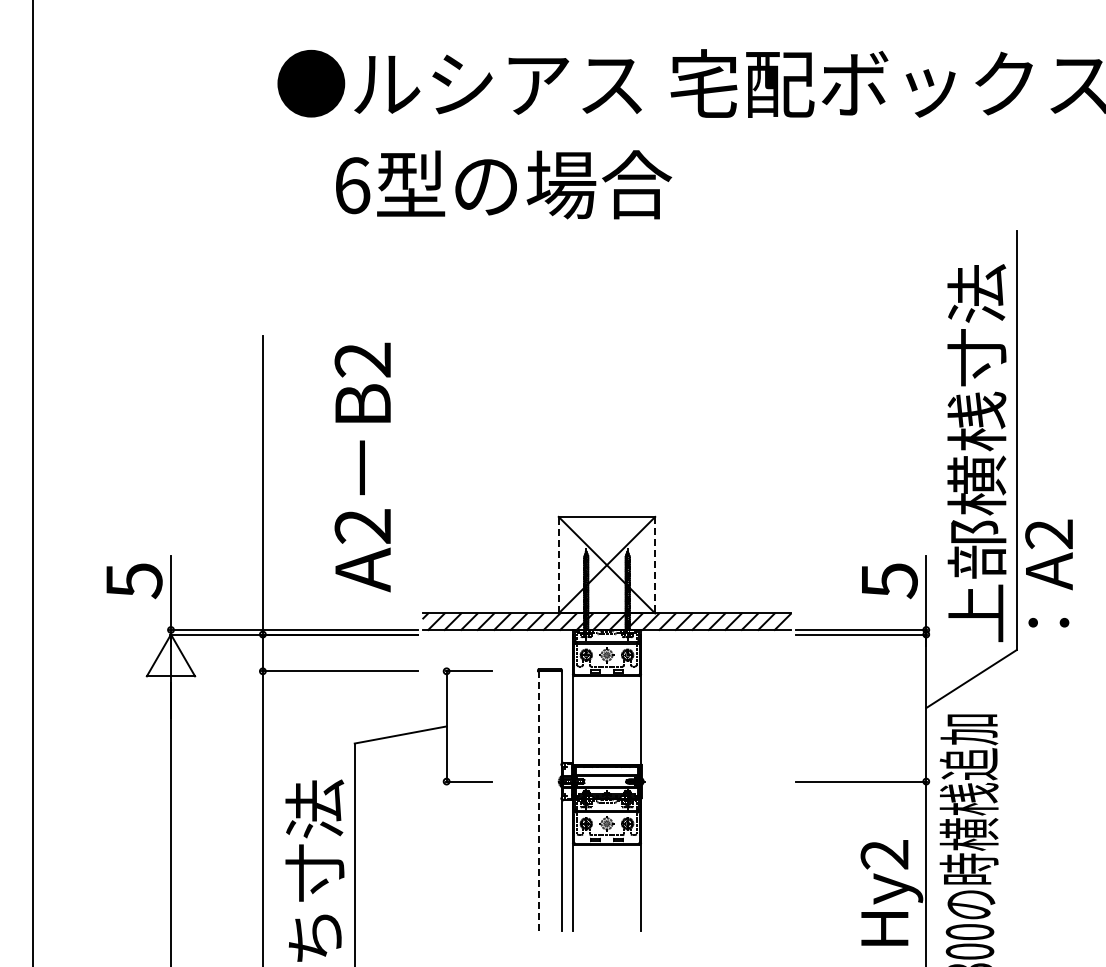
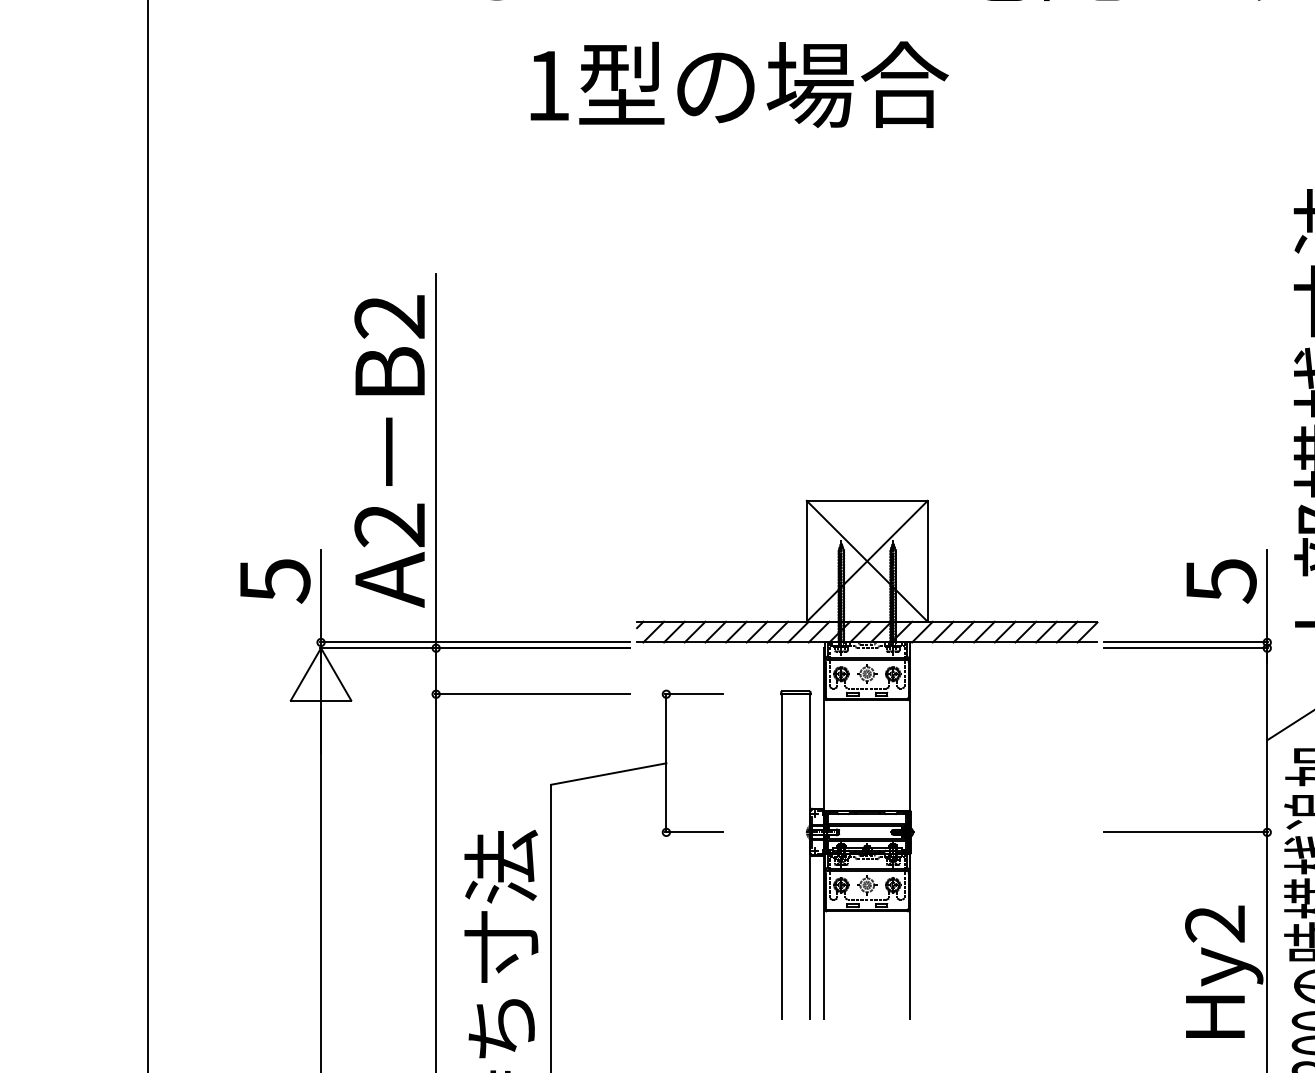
text: (353, 185) -> (549, 85), 6 -> 1
text: (362, 467) -> (389, 451), moved
line: (558, 564) -> (806, 560), dashed -> solid
line: (655, 565) -> (928, 561), dashed -> solid
line: (538, 801) -> (781, 857), dashed -> solid

